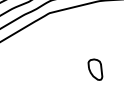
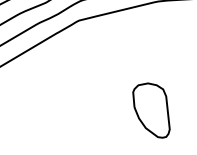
part: (95, 69) -> (151, 110), size x1.67

